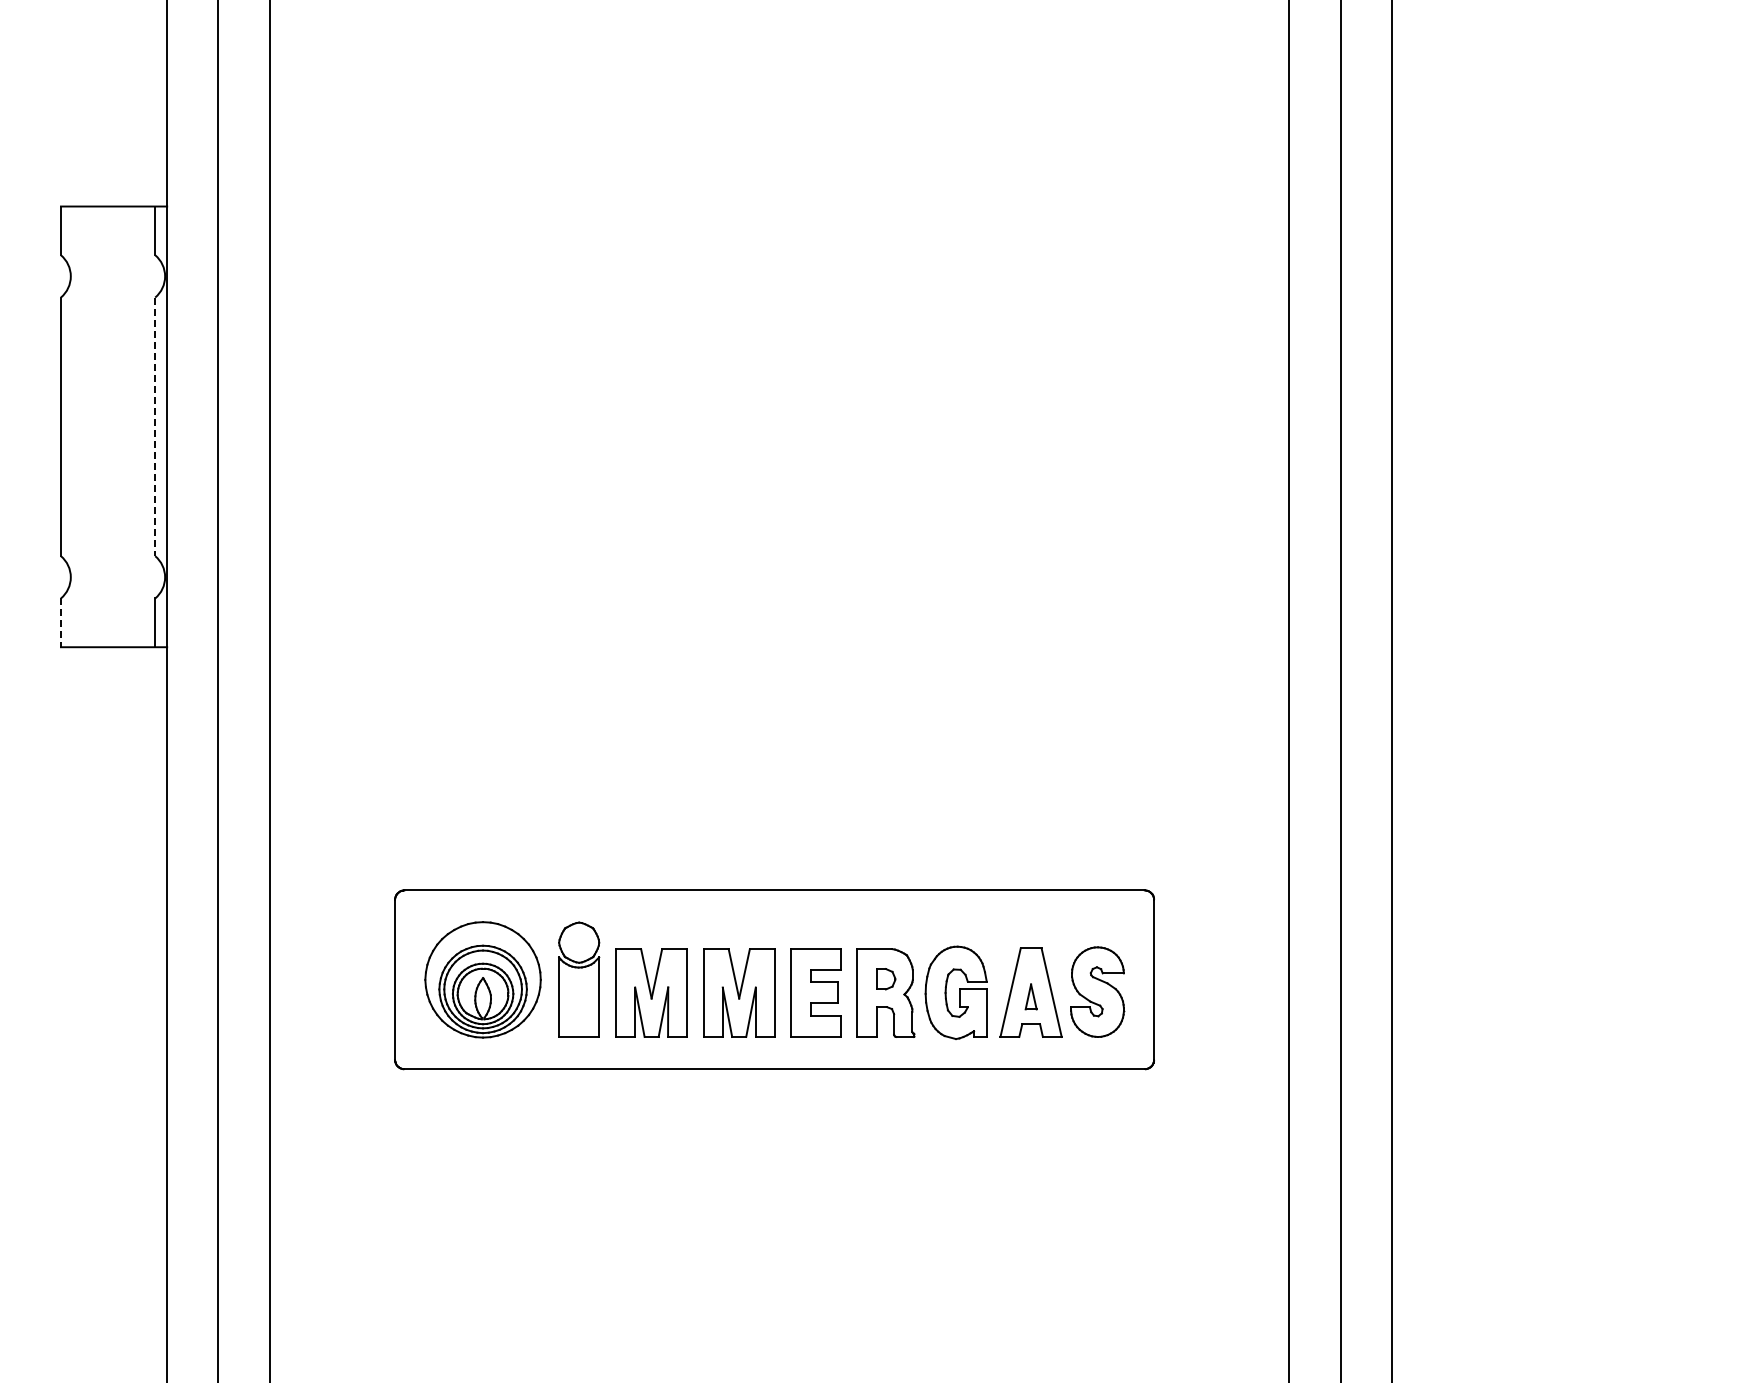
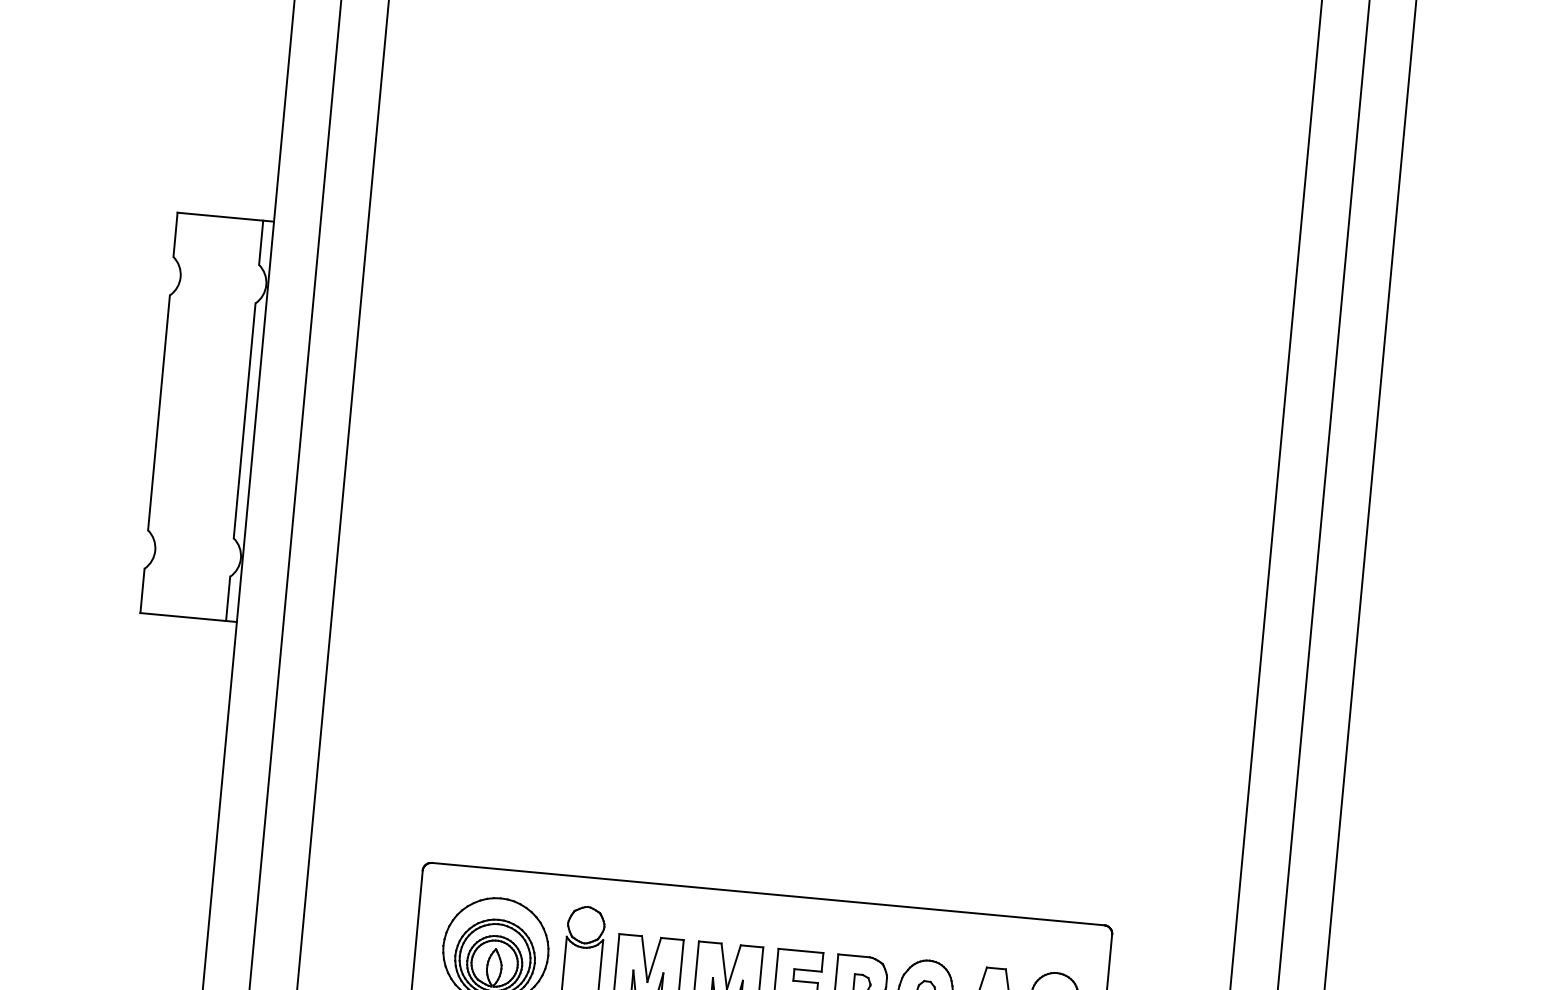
line: (155, 427) -> (244, 421), dashed -> solid
line: (60, 623) -> (142, 591), dashed -> solid

